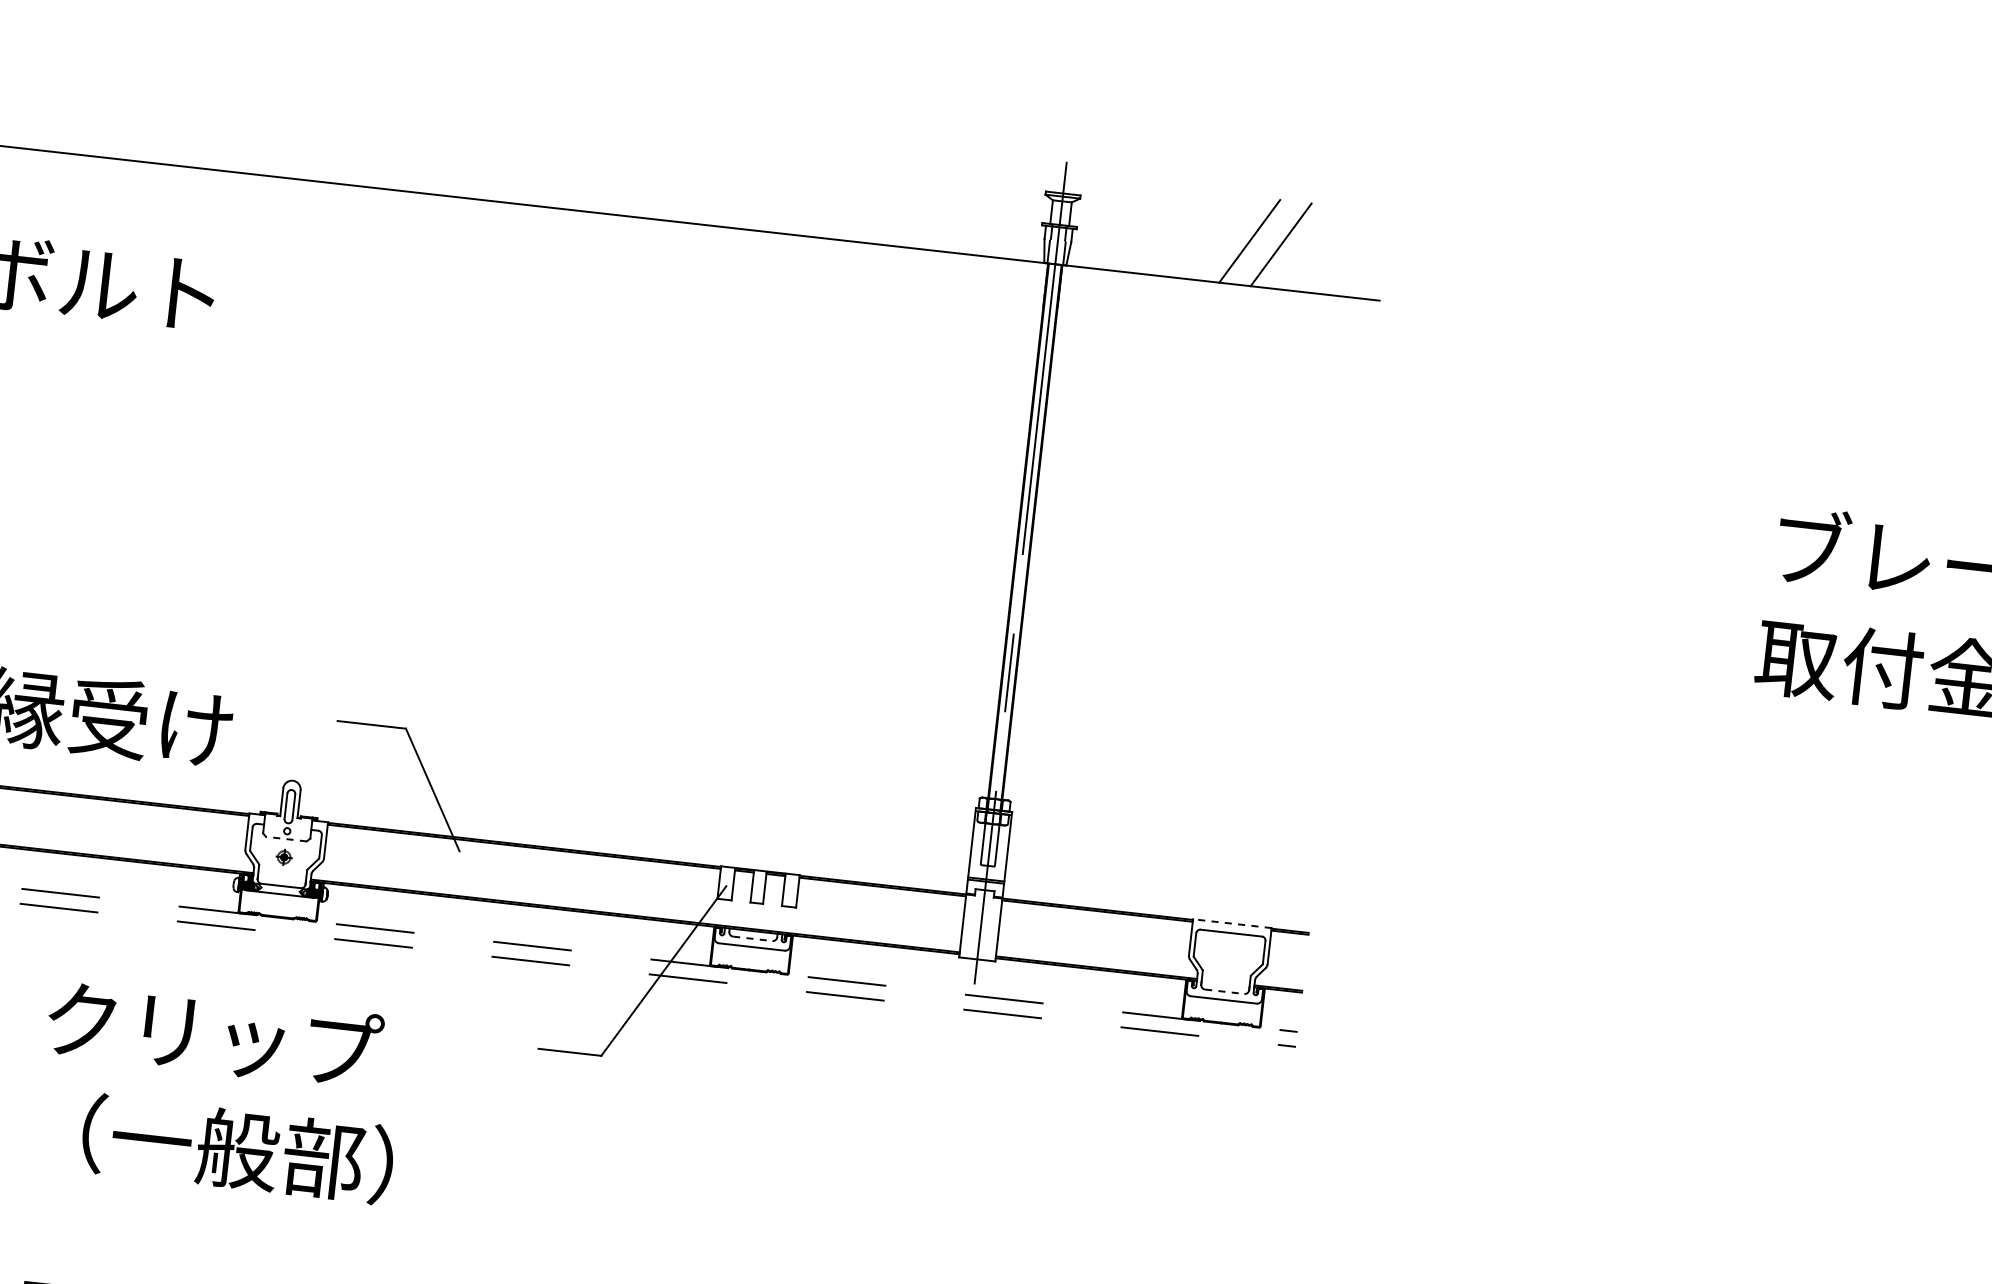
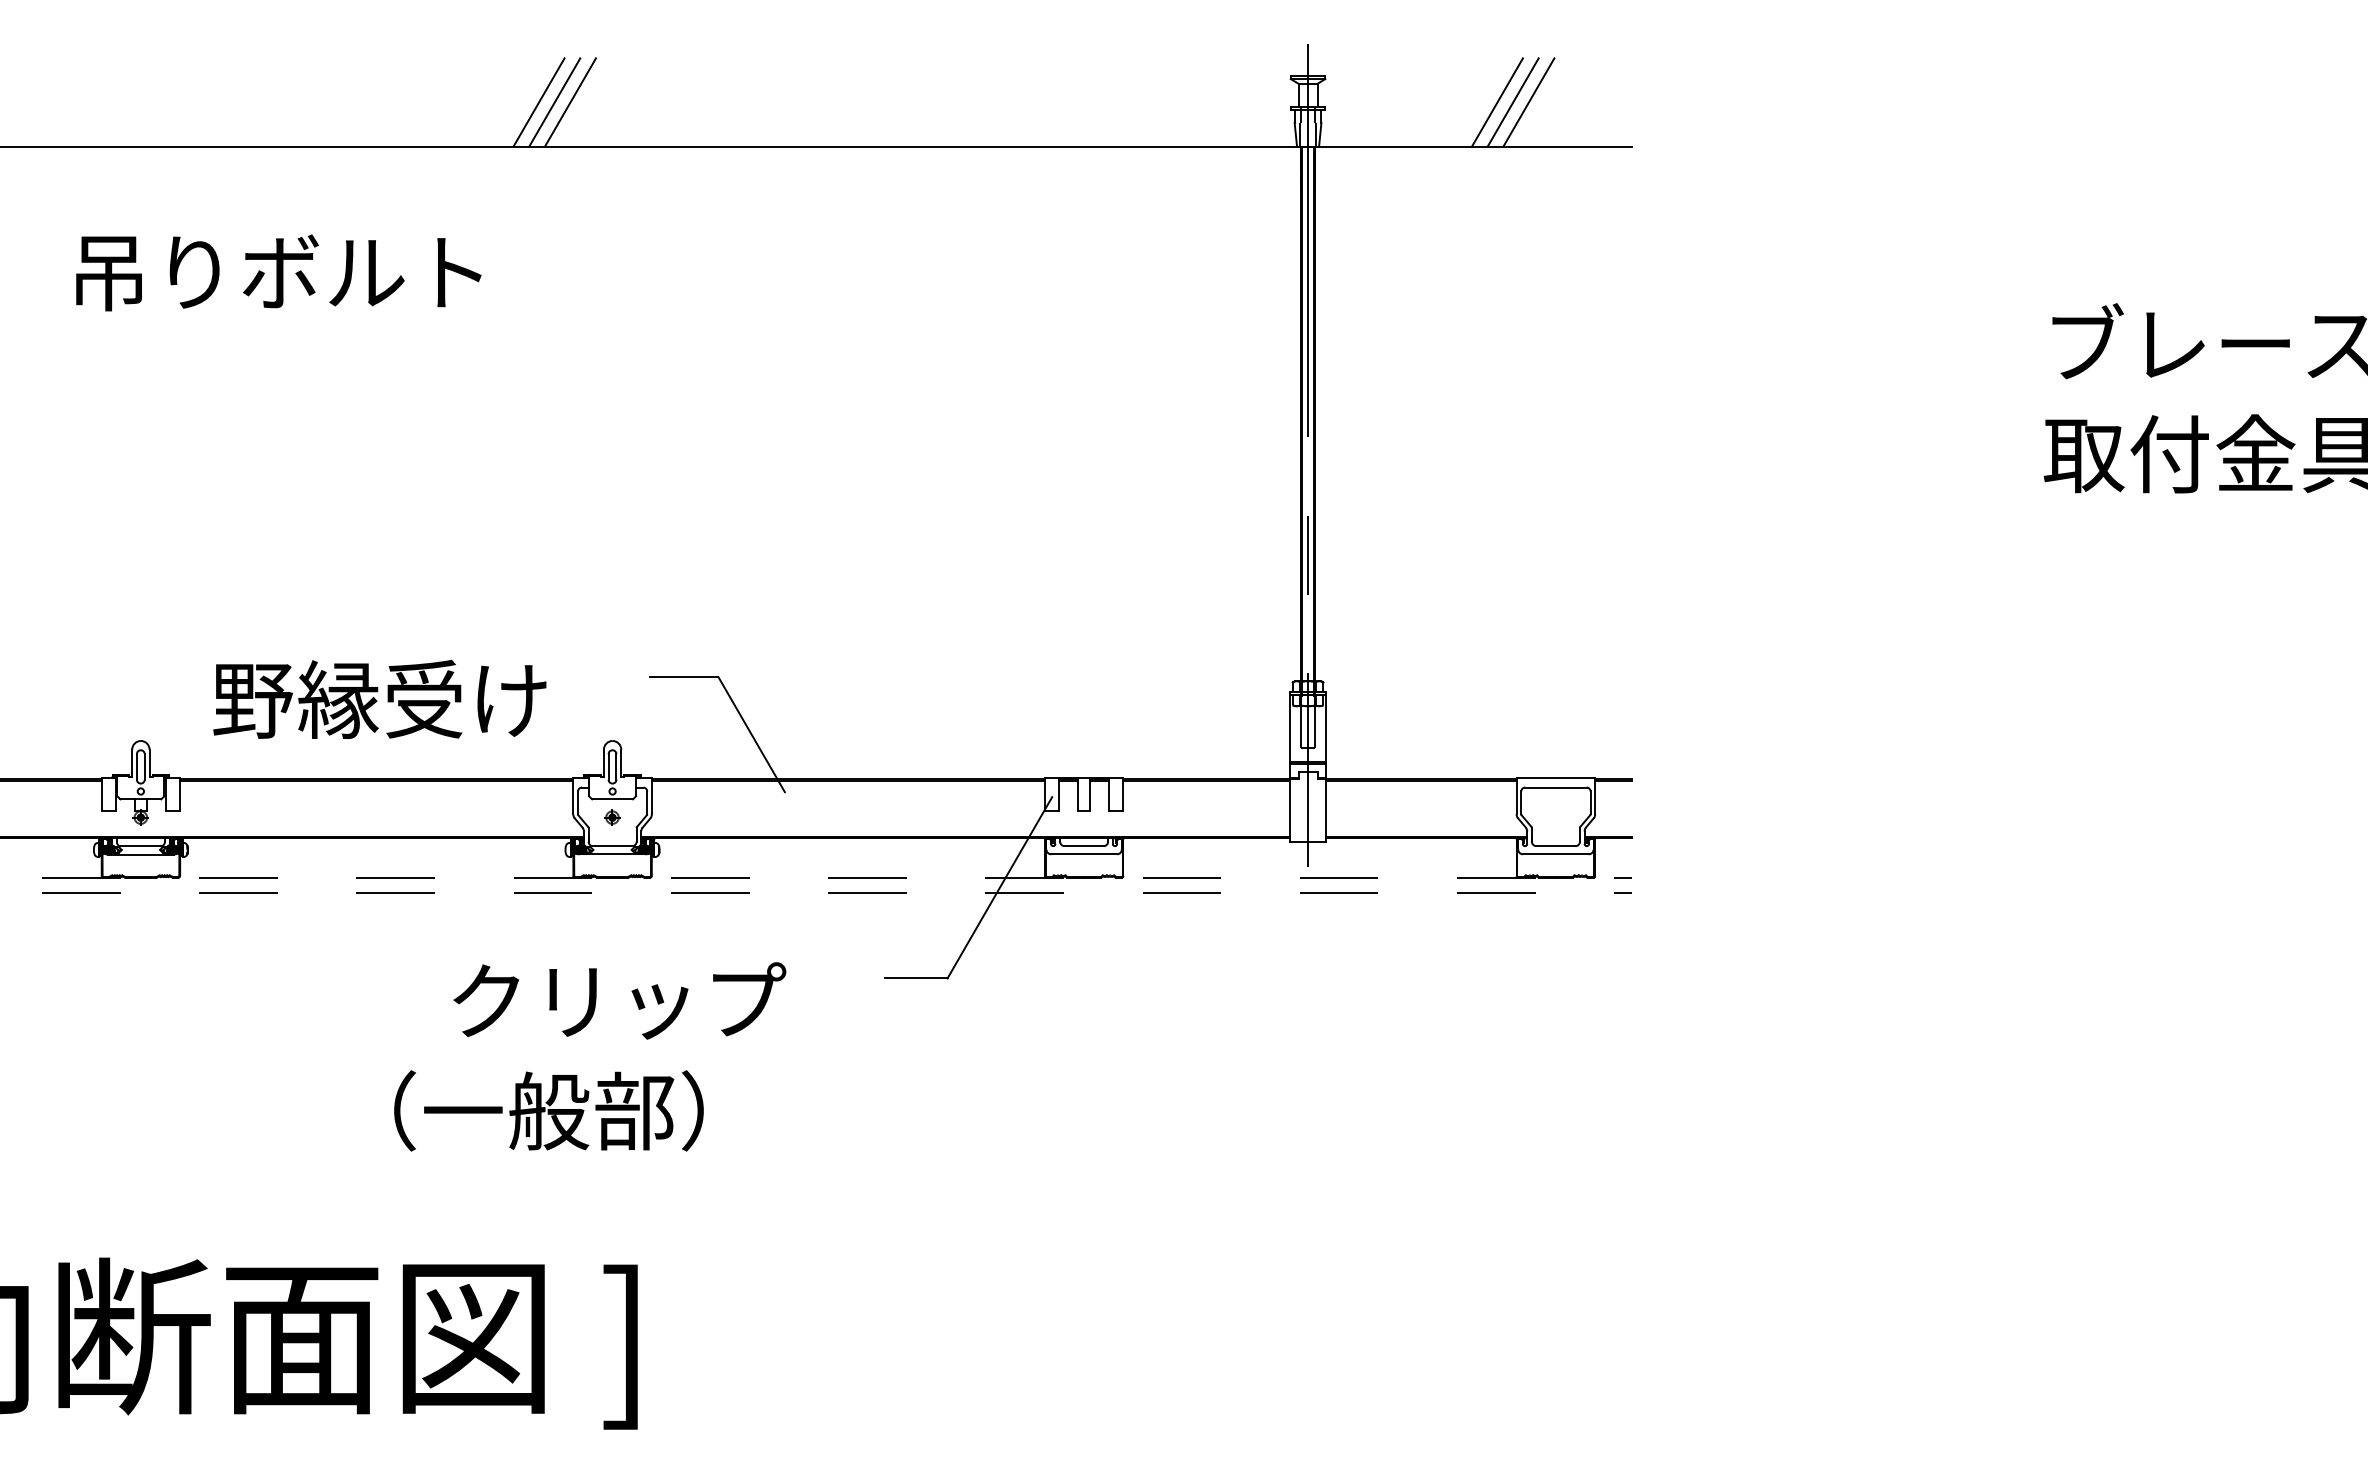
line: (290, 133) -> (538, 102), added
line: (306, 135) -> (554, 102), added
line: (322, 137) -> (570, 102), added
line: (1264, 243) -> (1512, 102), added
line: (286, 839) -> (612, 799), dashed -> solid
line: (1231, 924) -> (1555, 778), dashed -> solid
line: (753, 939) -> (1084, 846), dashed -> solid
line: (1224, 992) -> (1555, 846), dashed -> solid
text: (214, 1034) -> (619, 1000), moved
text: (237, 1148) -> (548, 1110), moved

